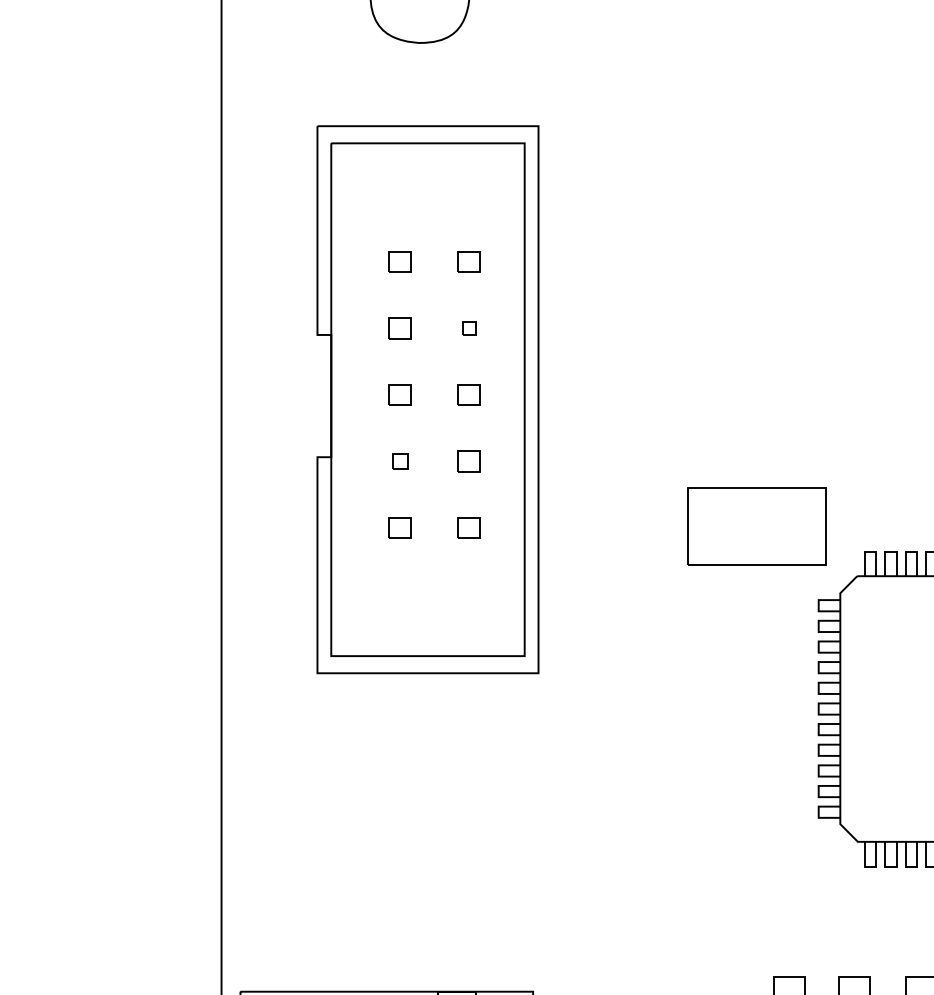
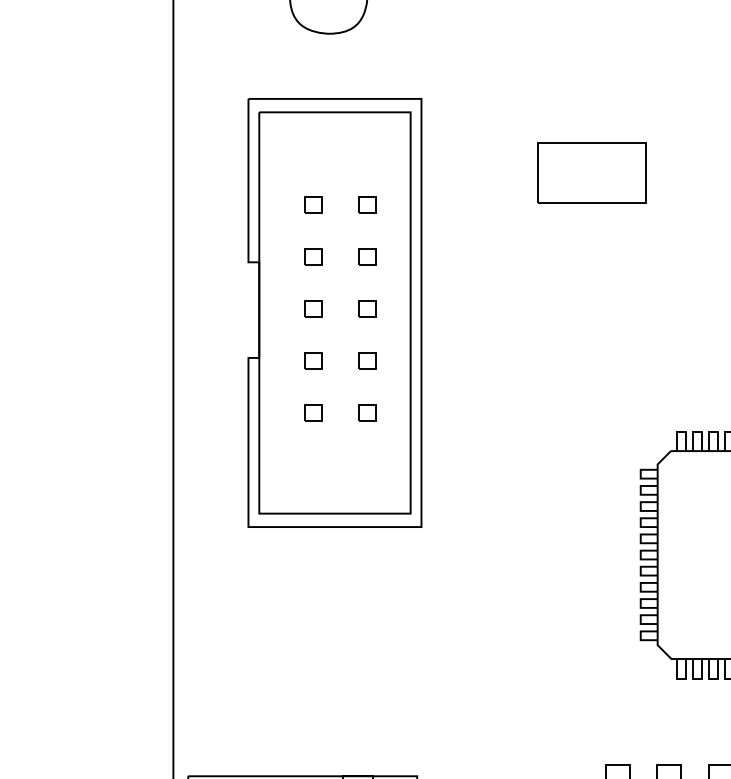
part: (468, 328) -> (366, 257), size x1.67
part: (399, 461) -> (312, 361), size x1.43
part: (756, 526) -> (592, 173), moved

